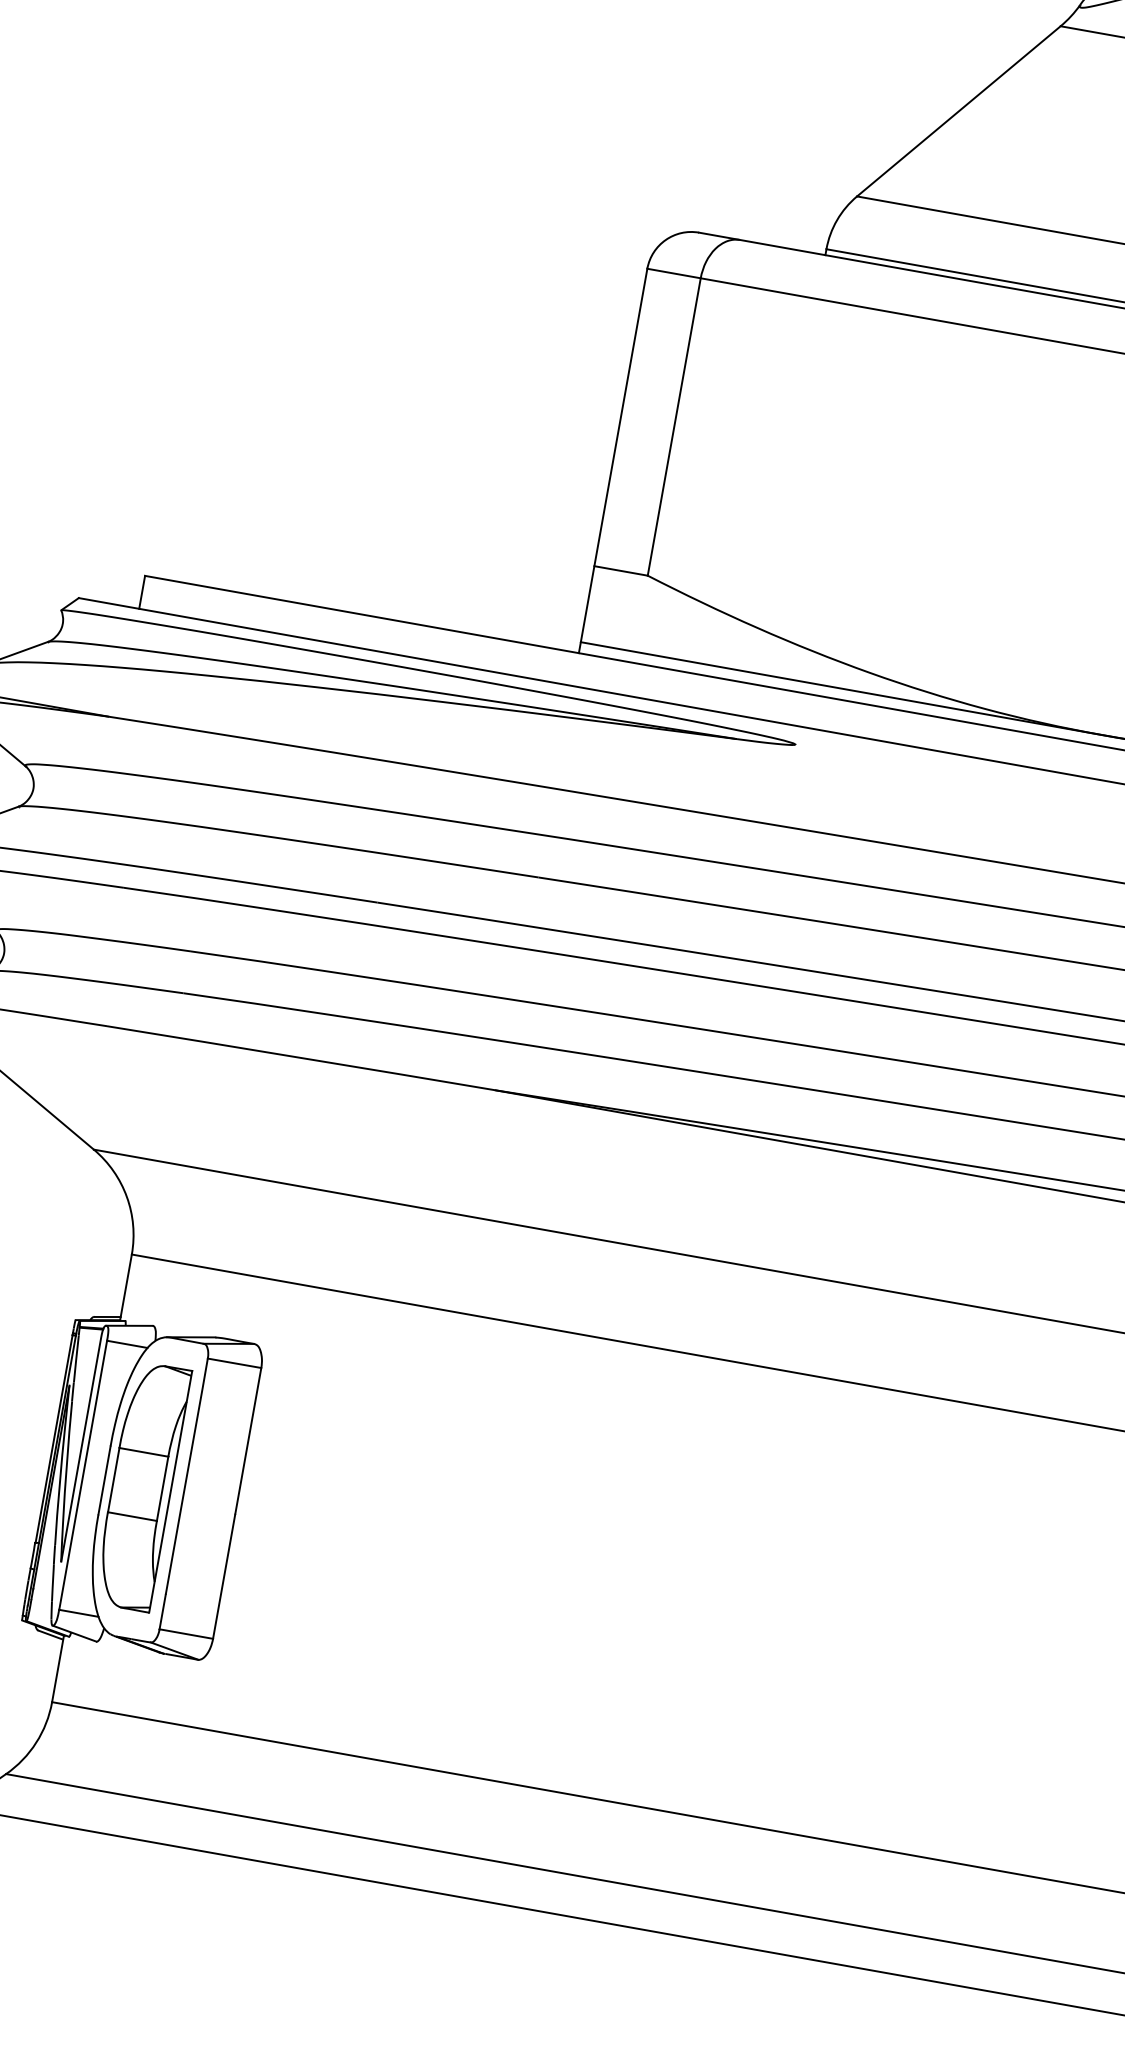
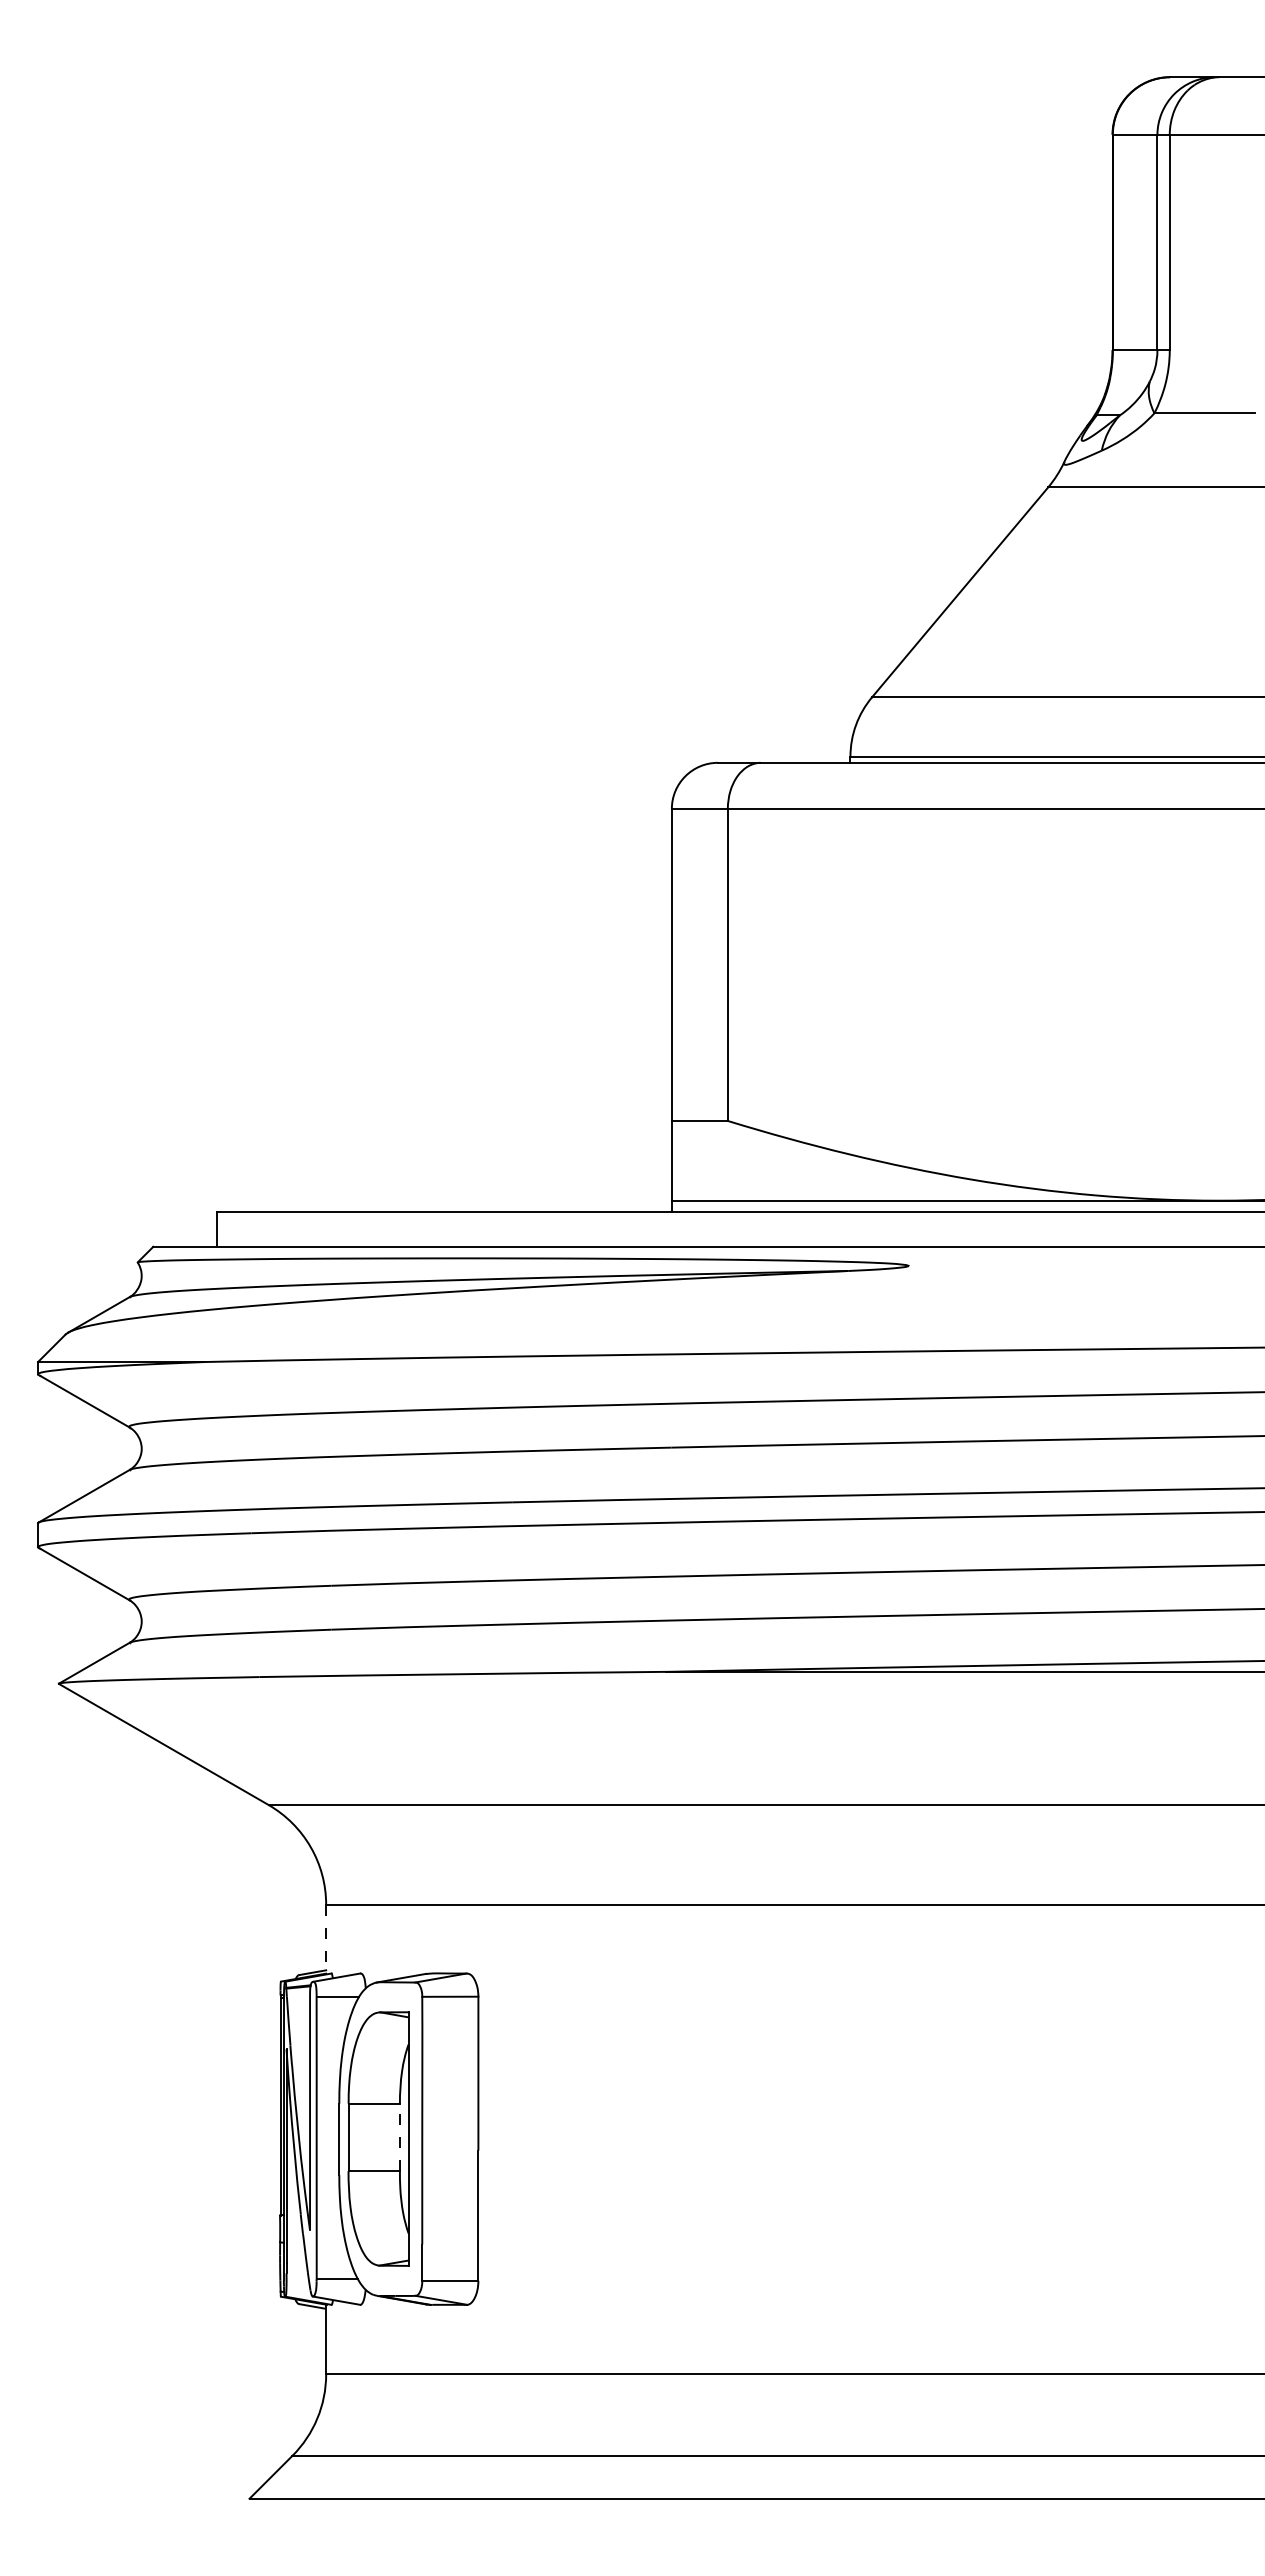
line: (126, 1287) -> (326, 1939), solid -> dashed
line: (162, 1488) -> (399, 2137), solid -> dashed

